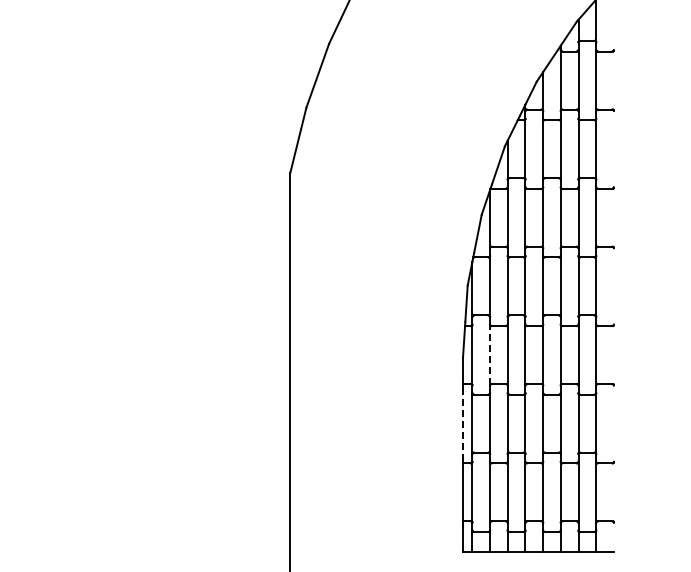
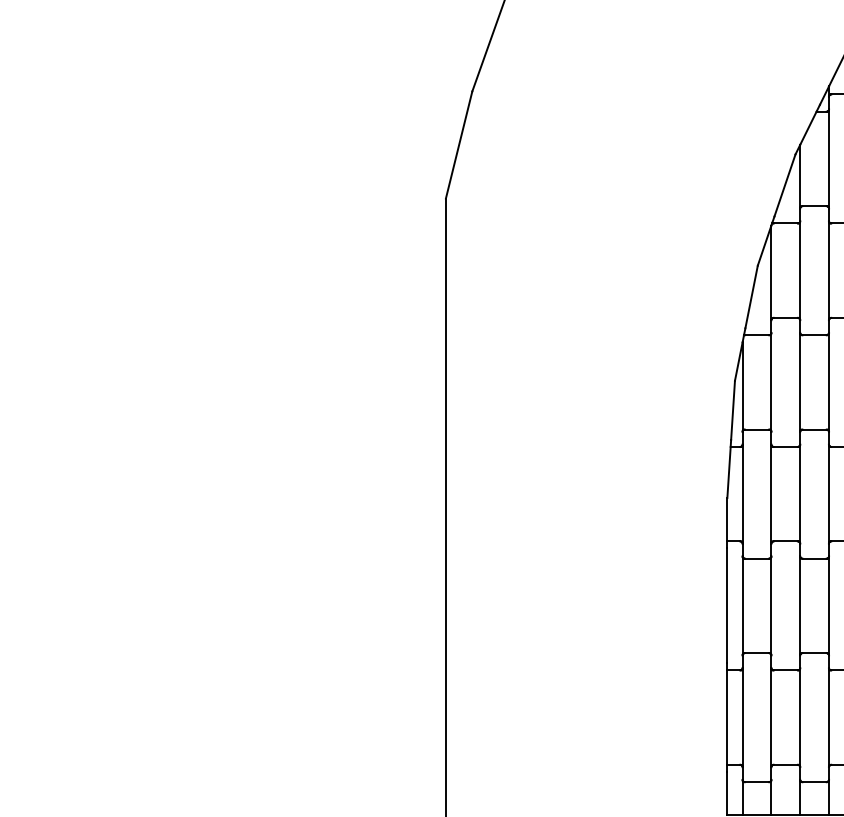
line: (490, 354) -> (772, 493), dashed -> solid
line: (463, 424) -> (728, 607), dashed -> solid

